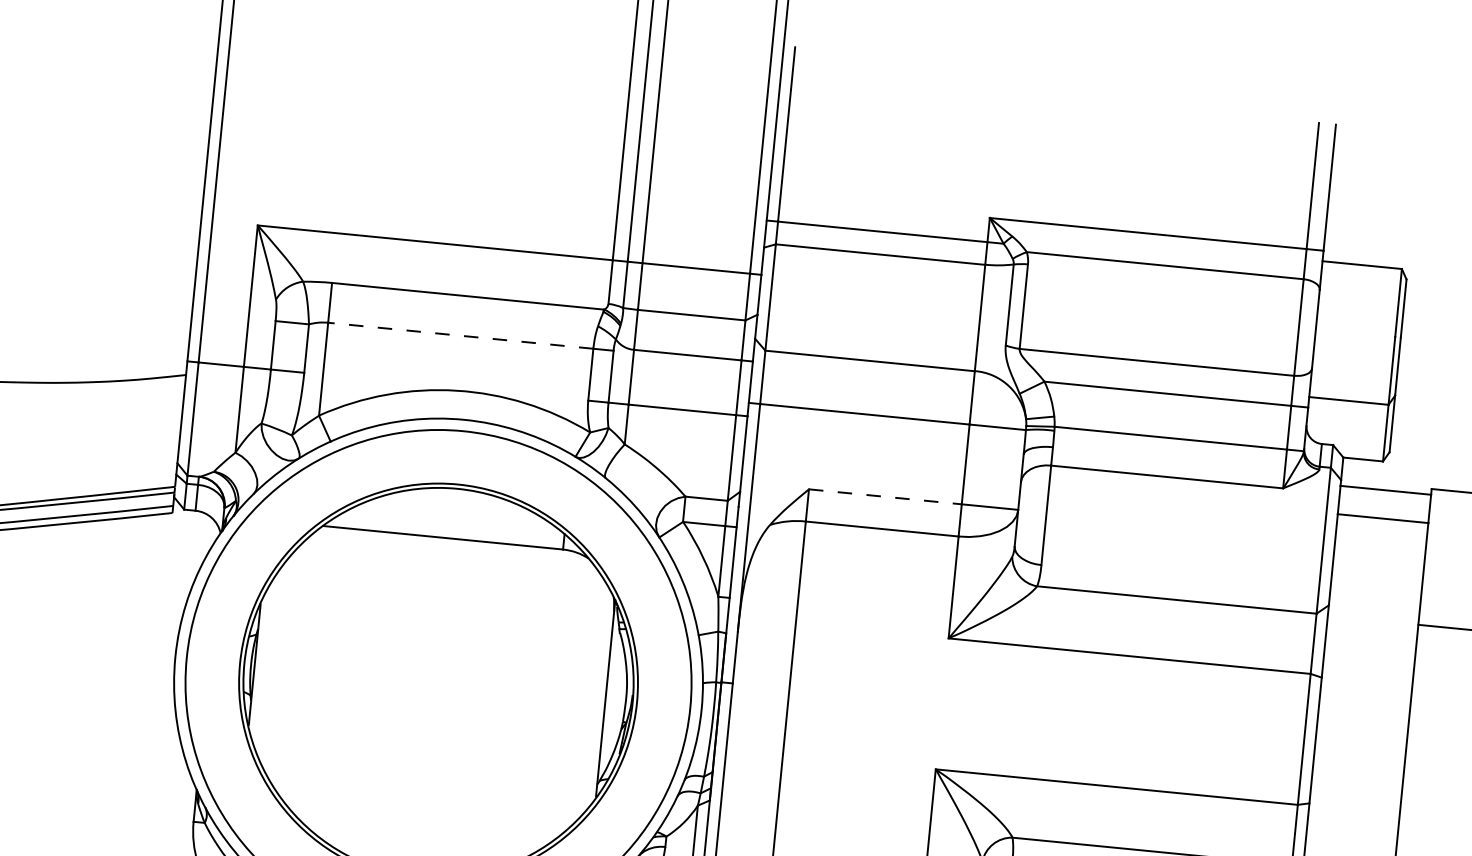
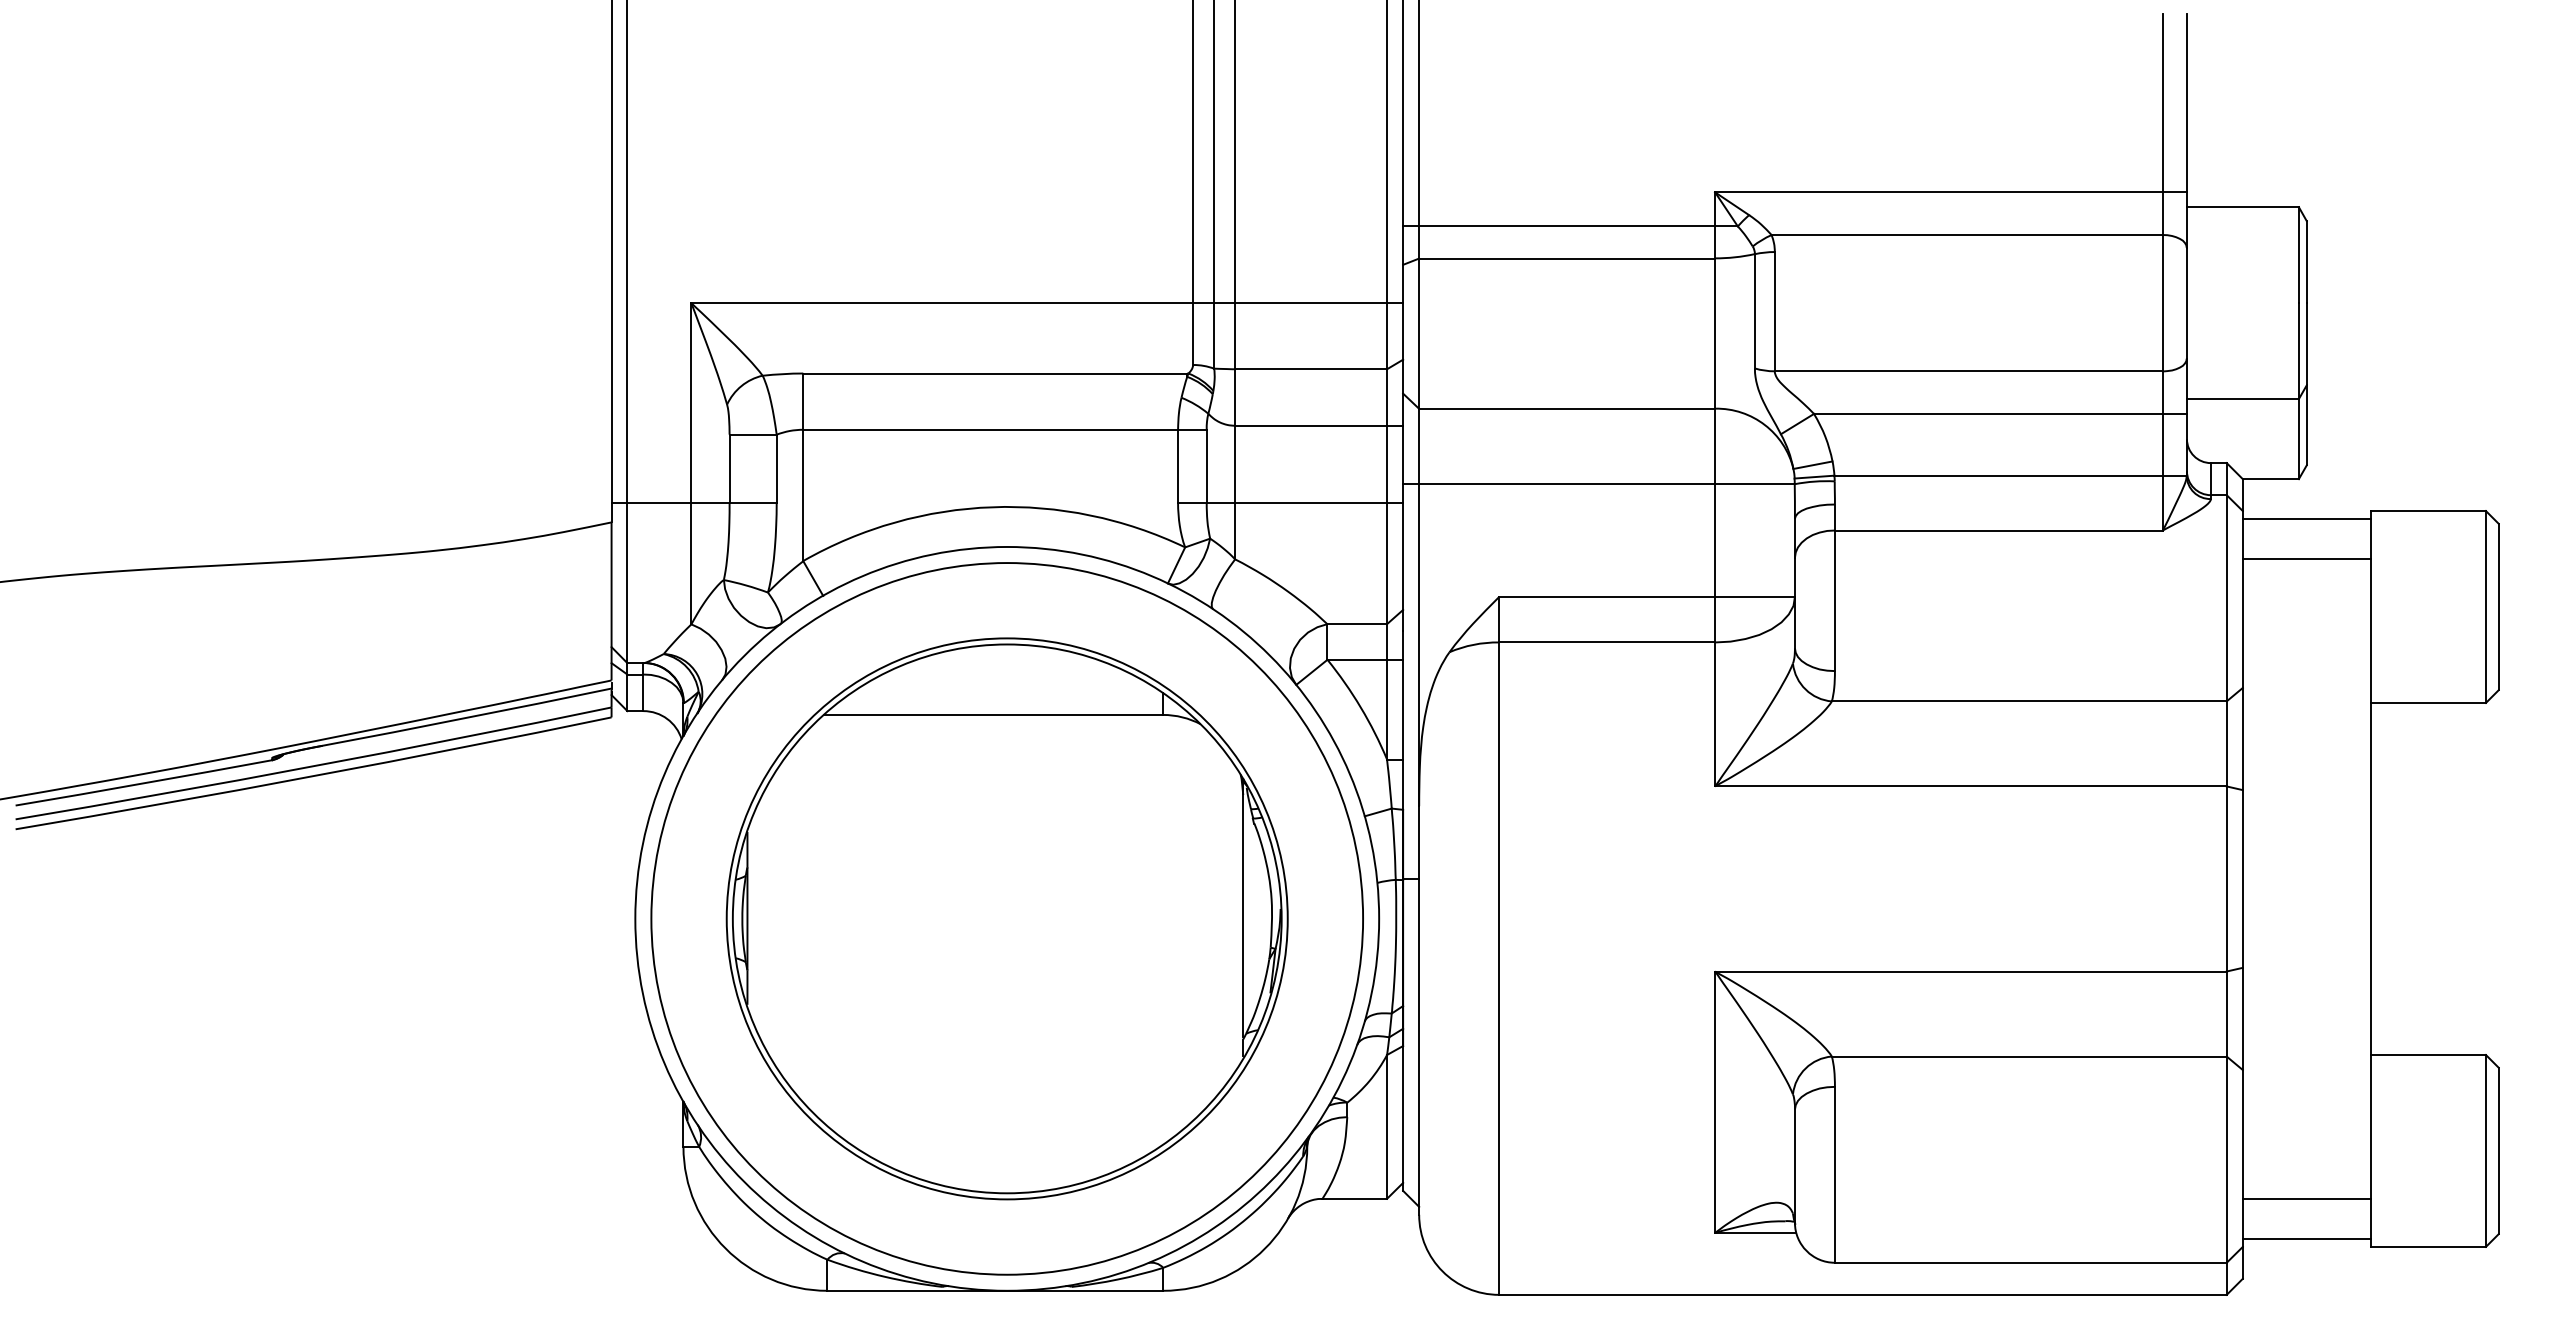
line: (460, 335) -> (990, 429), dashed -> solid
line: (885, 496) -> (1607, 596), dashed -> solid

